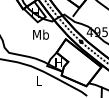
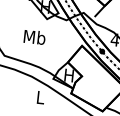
text: (40, 34) -> (34, 36), moved

